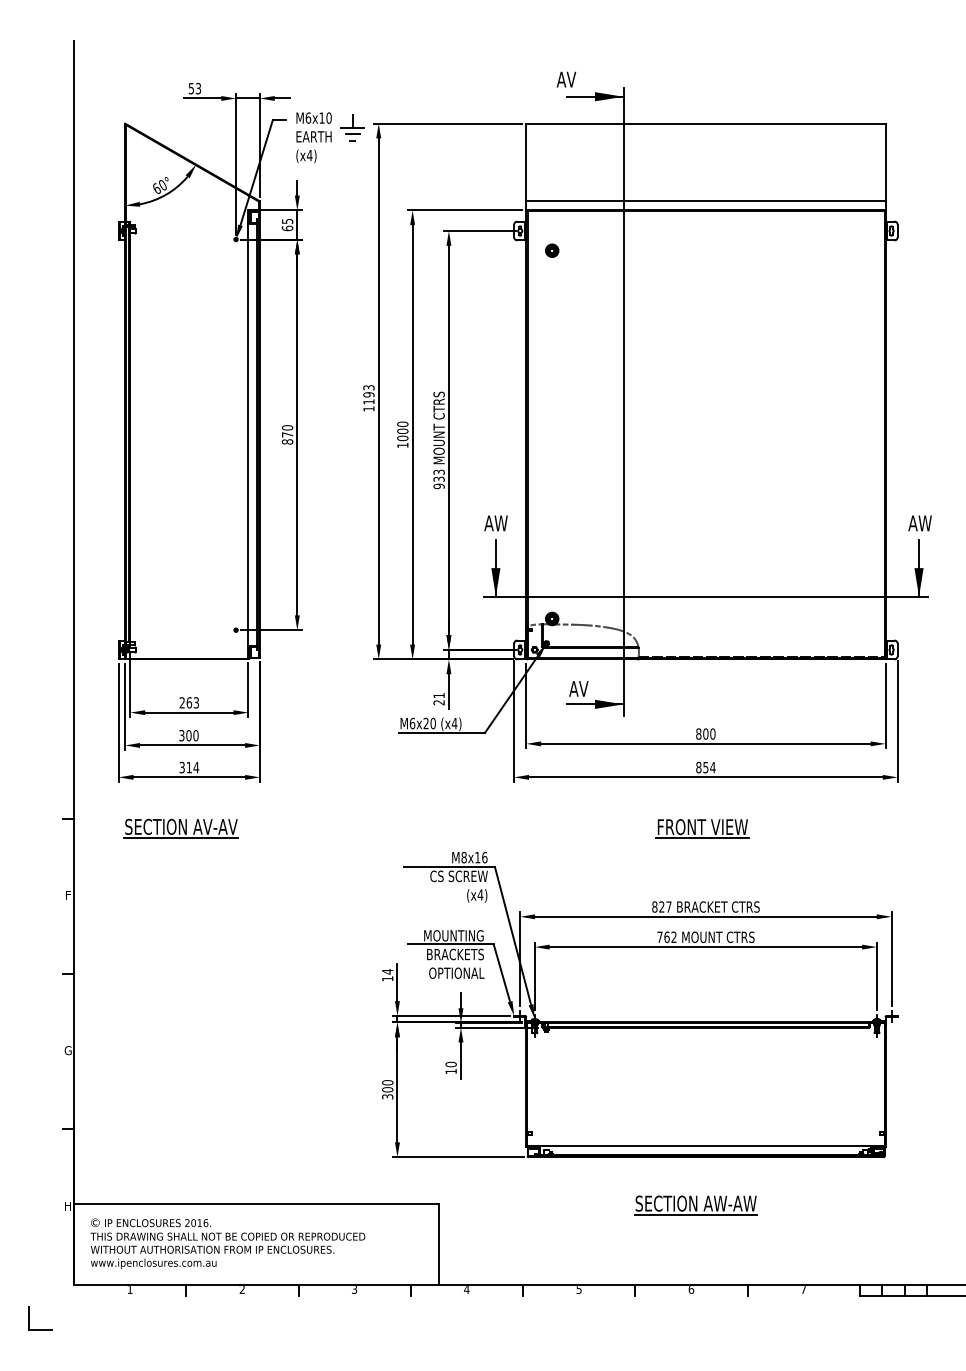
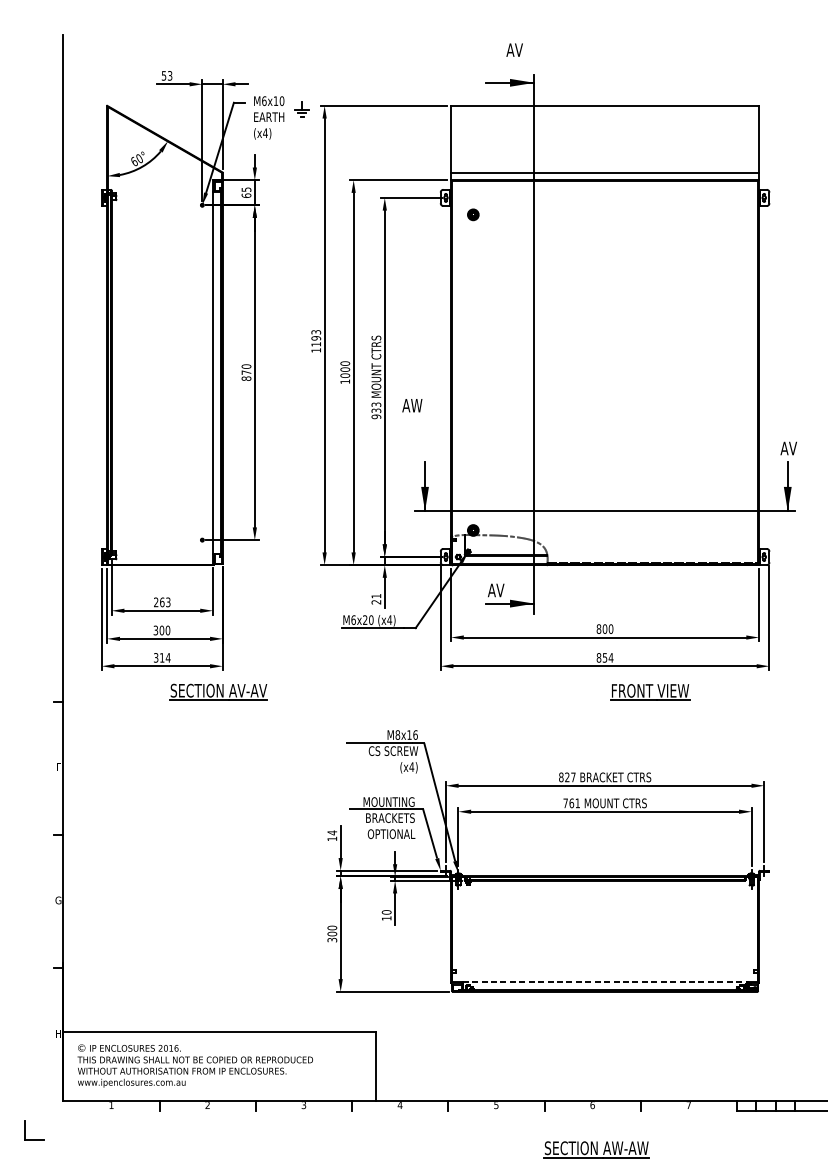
text: (566, 79) -> (514, 50), moved
part: (352, 127) -> (302, 109), size x0.7
text: (495, 523) -> (411, 405), moved
text: (919, 523) -> (788, 448), AW -> AV
part: (180, 828) -> (218, 692), moved
part: (702, 828) -> (650, 692), moved
text: (673, 936) -> (577, 802), 762 -> 761
line: (706, 1146) -> (605, 982), solid -> dashed
part: (695, 1205) -> (596, 1149), moved

